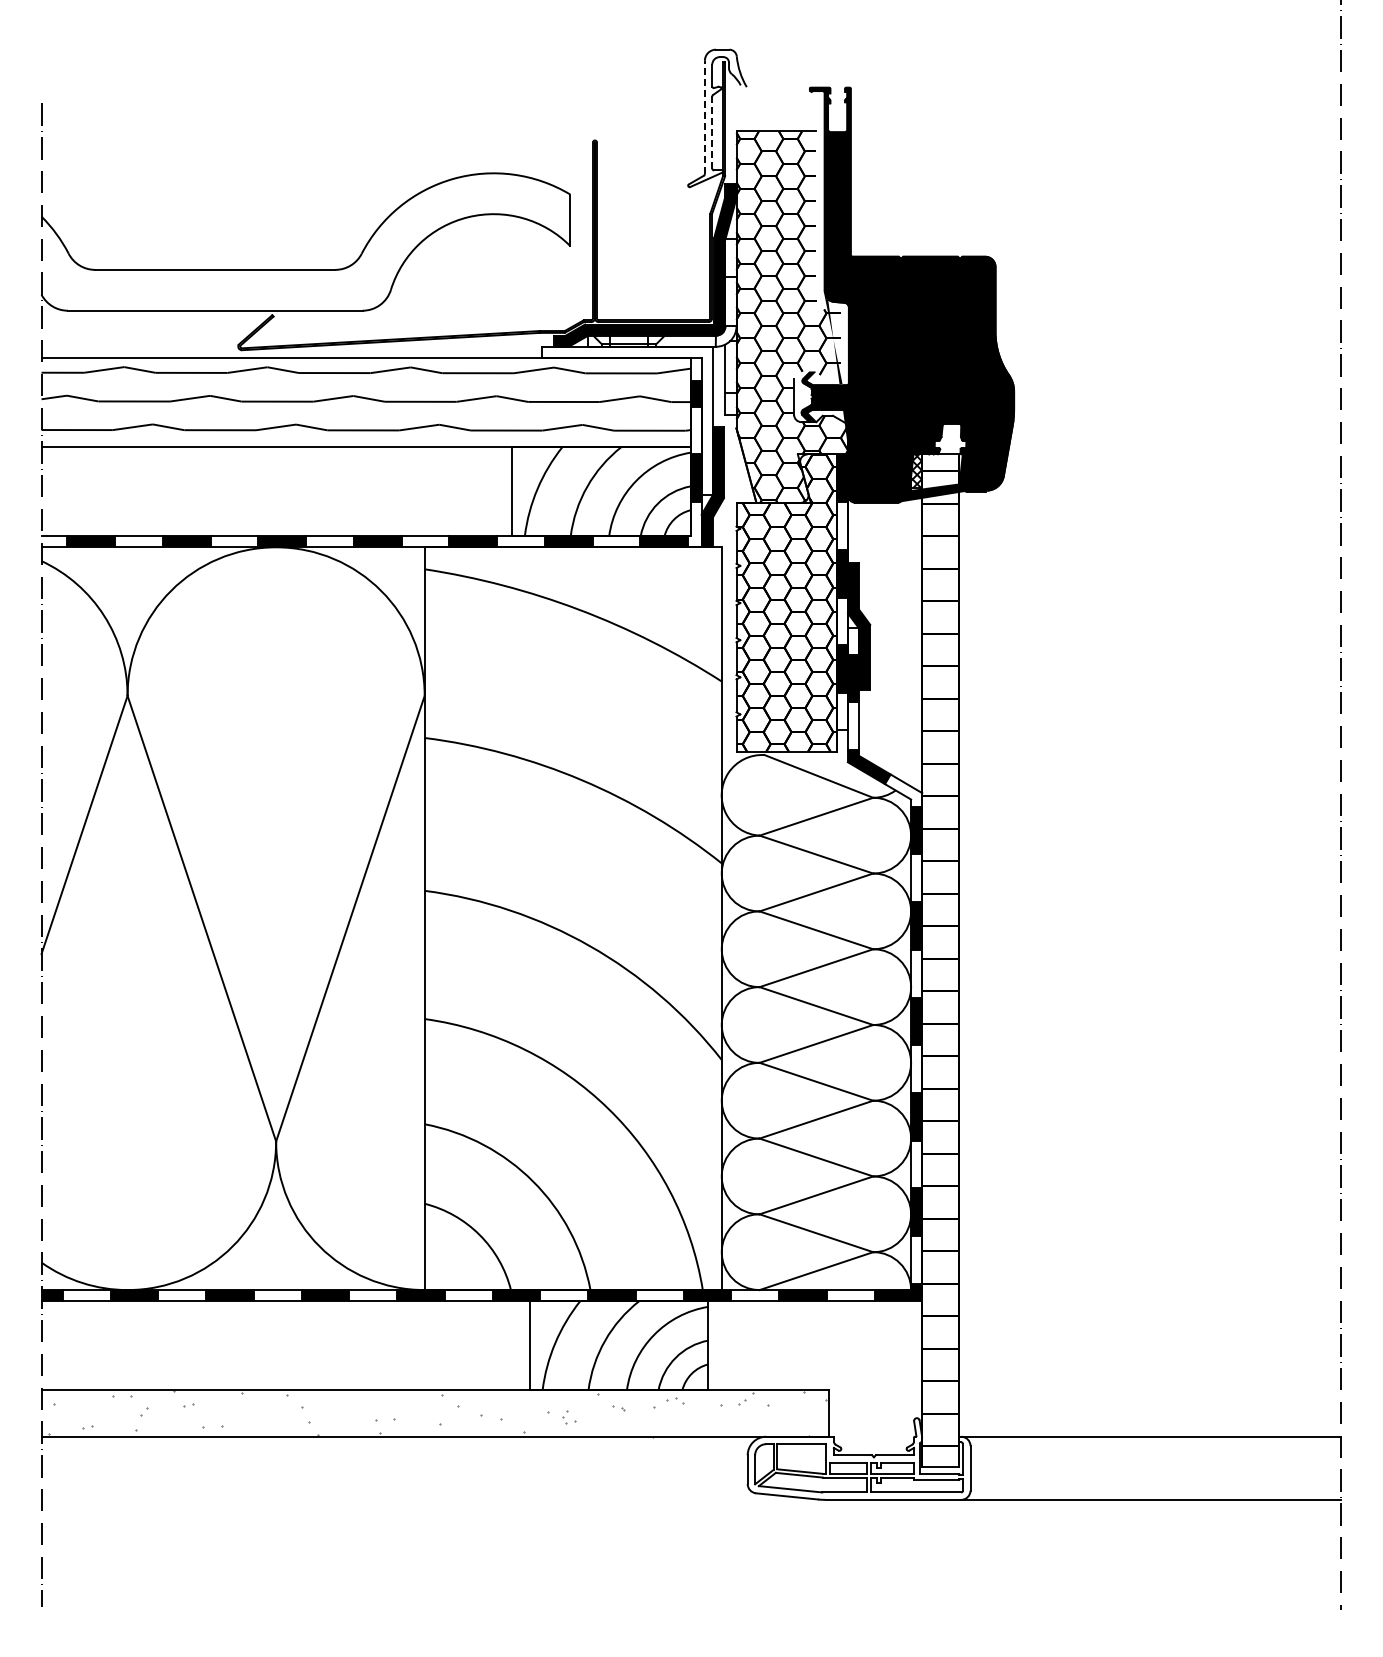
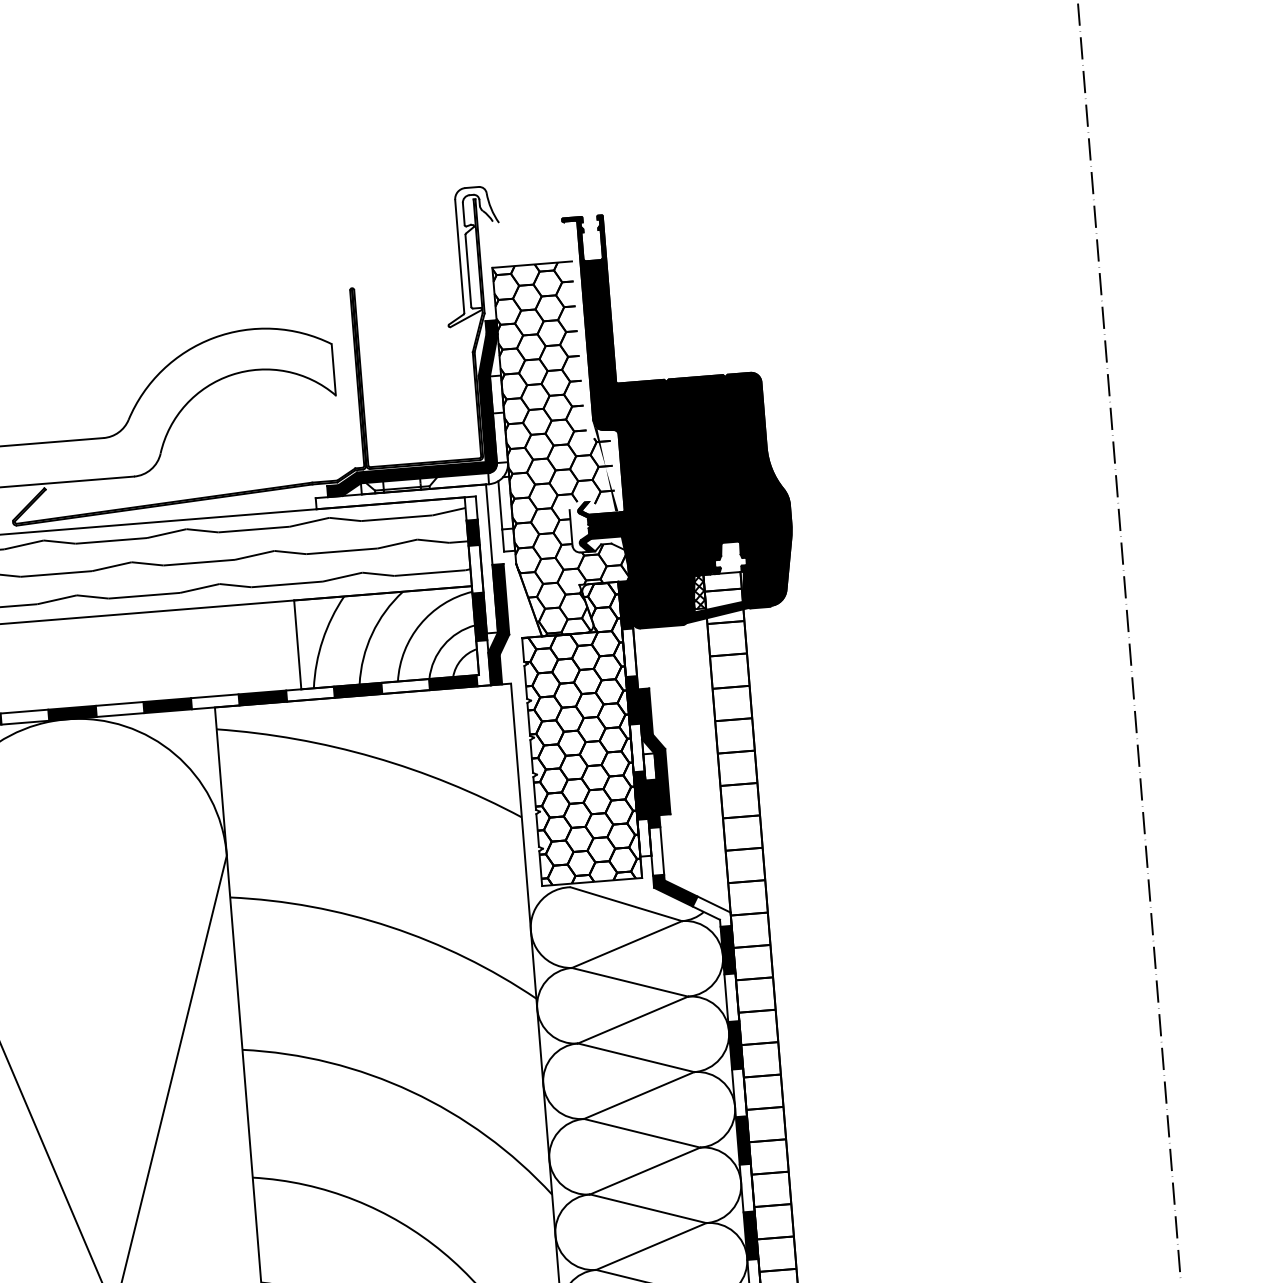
line: (704, 117) -> (459, 256), dashed -> solid
line: (712, 133) -> (468, 271), dashed -> solid

